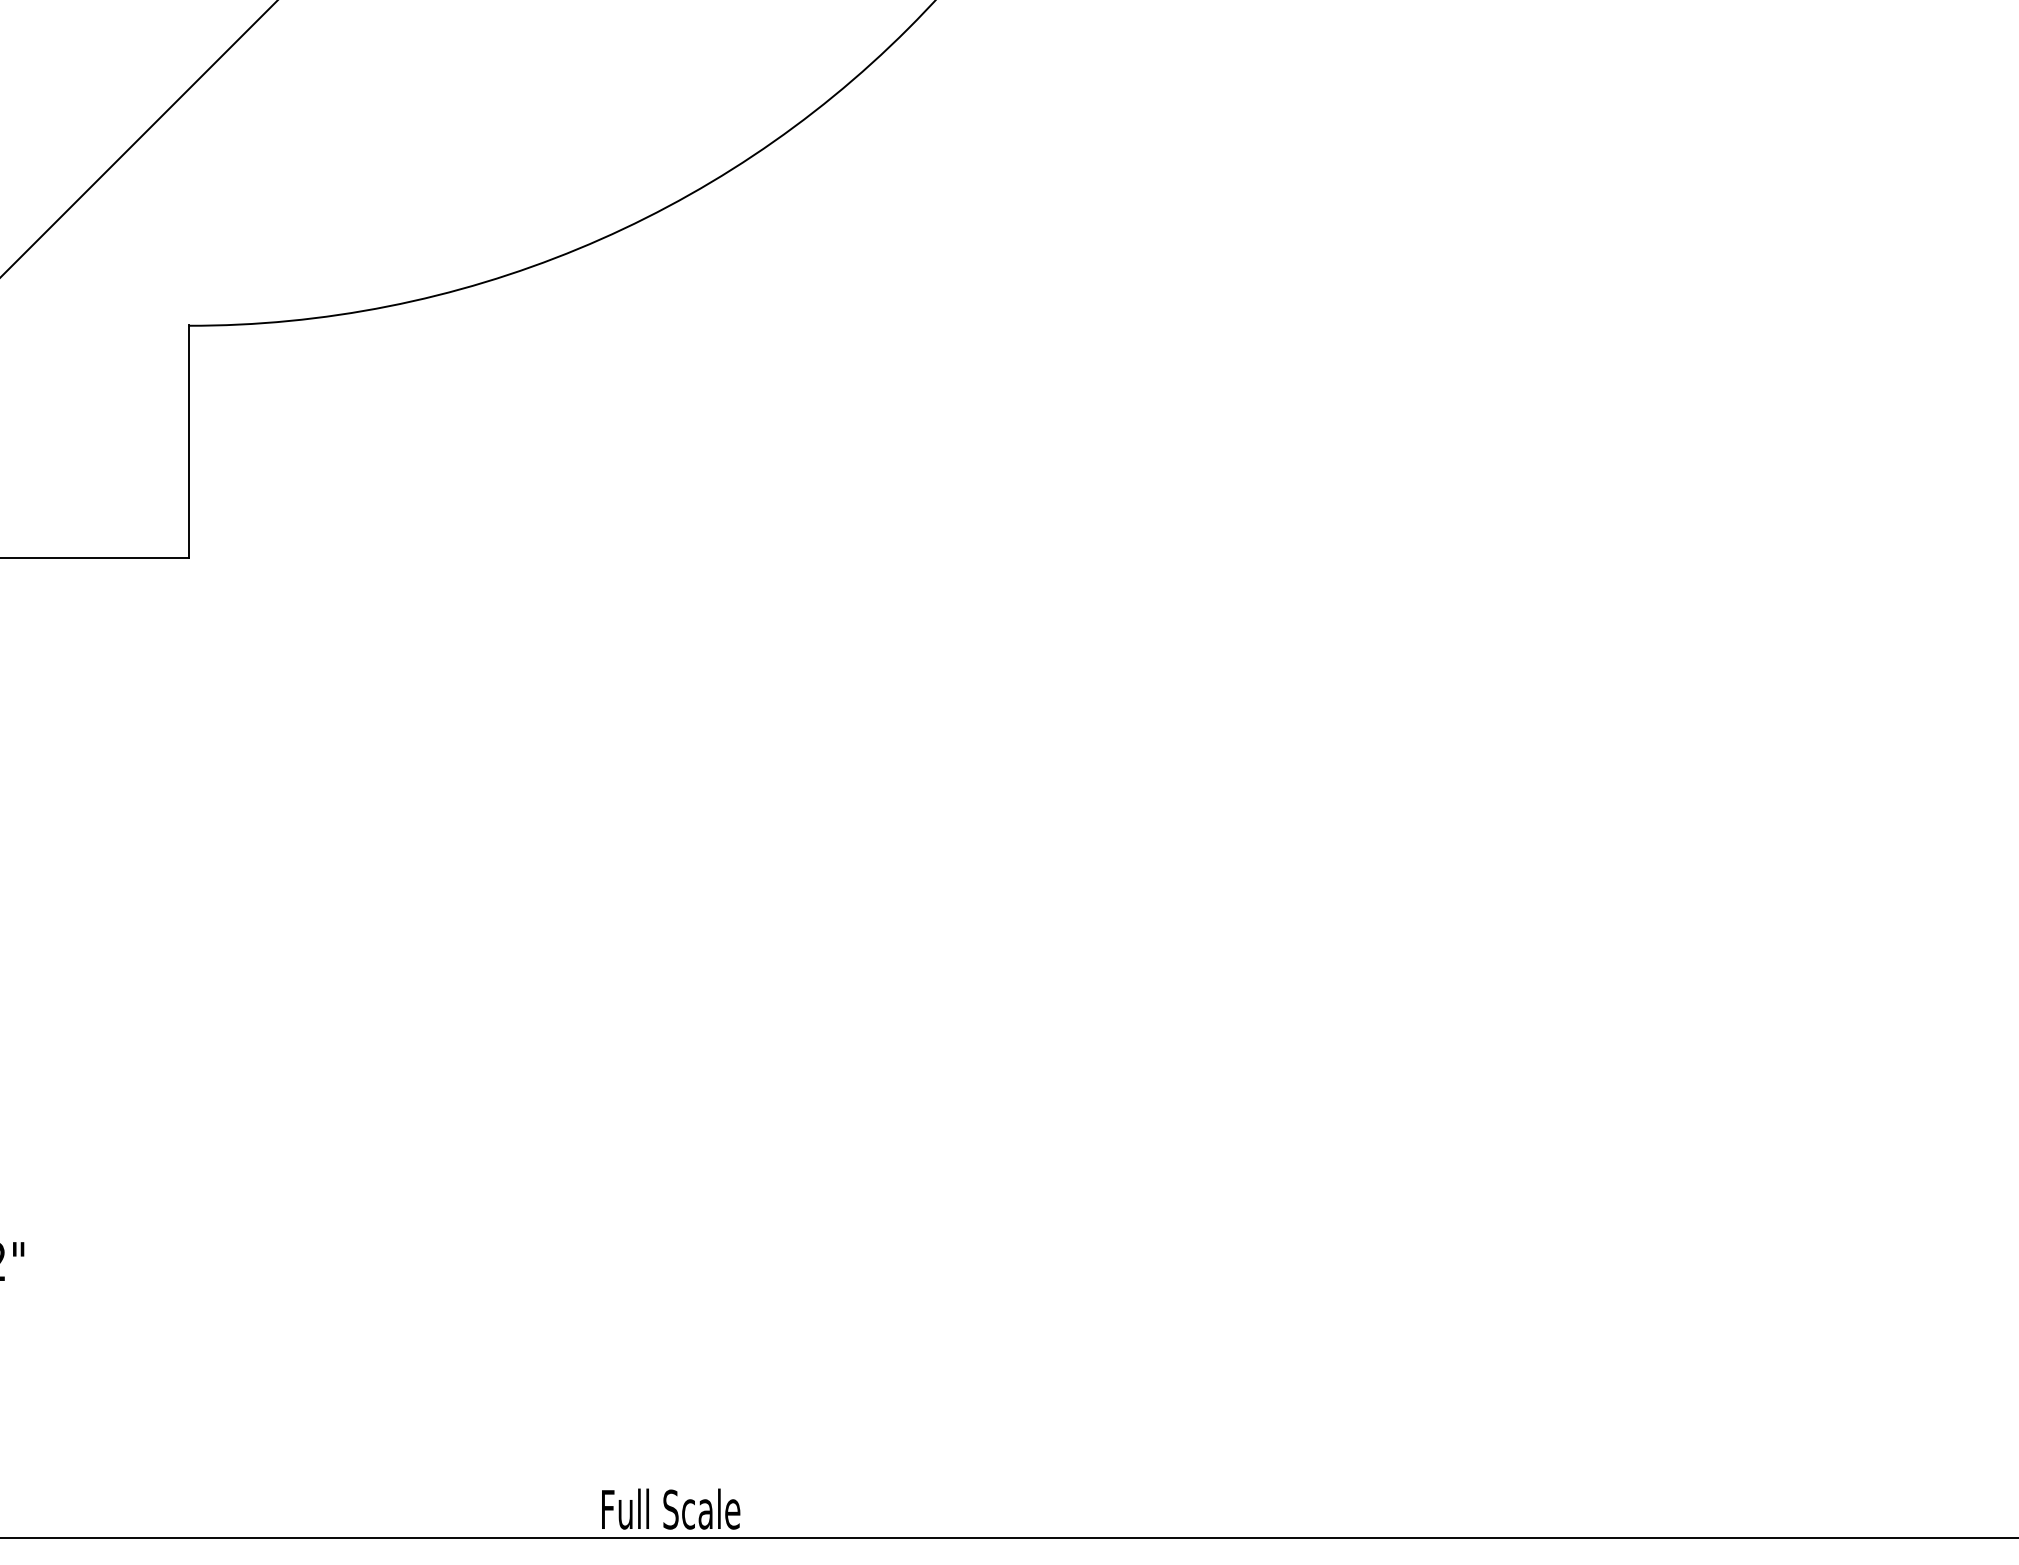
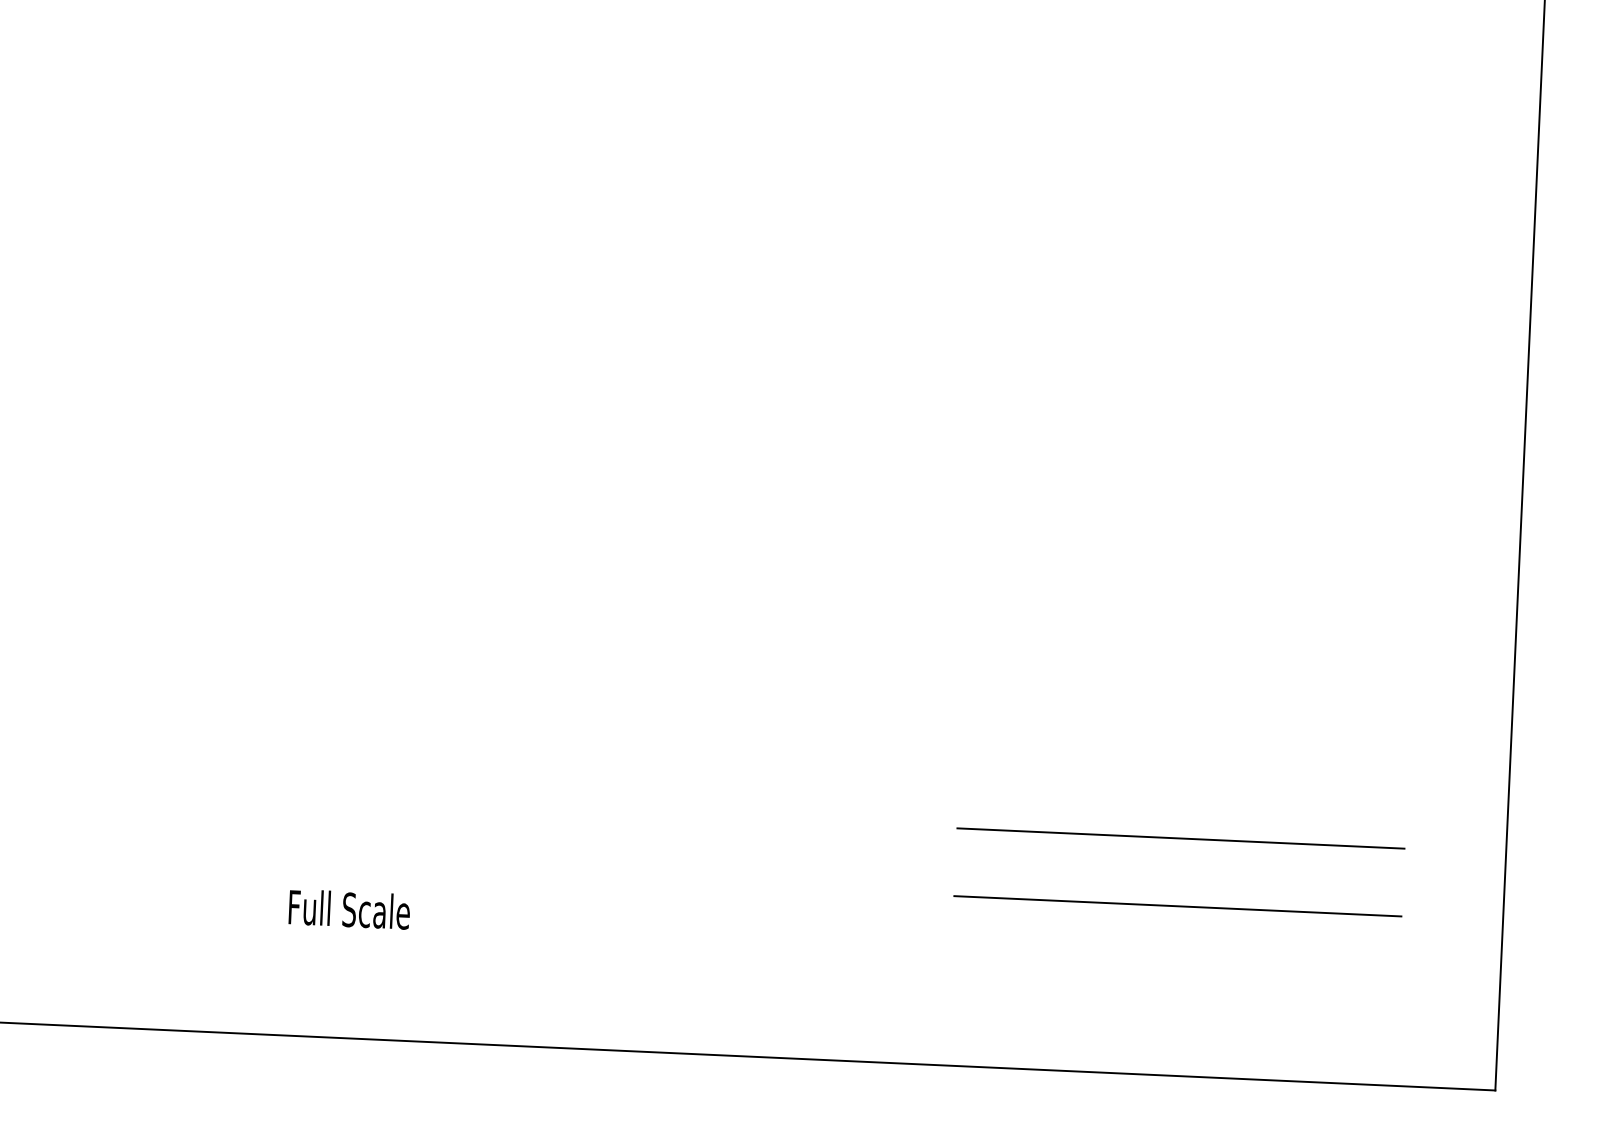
line: (1691, 1265) -> (1180, 838), added
line: (1691, 1343) -> (1177, 906), added
text: (671, 1508) -> (349, 908), moved

